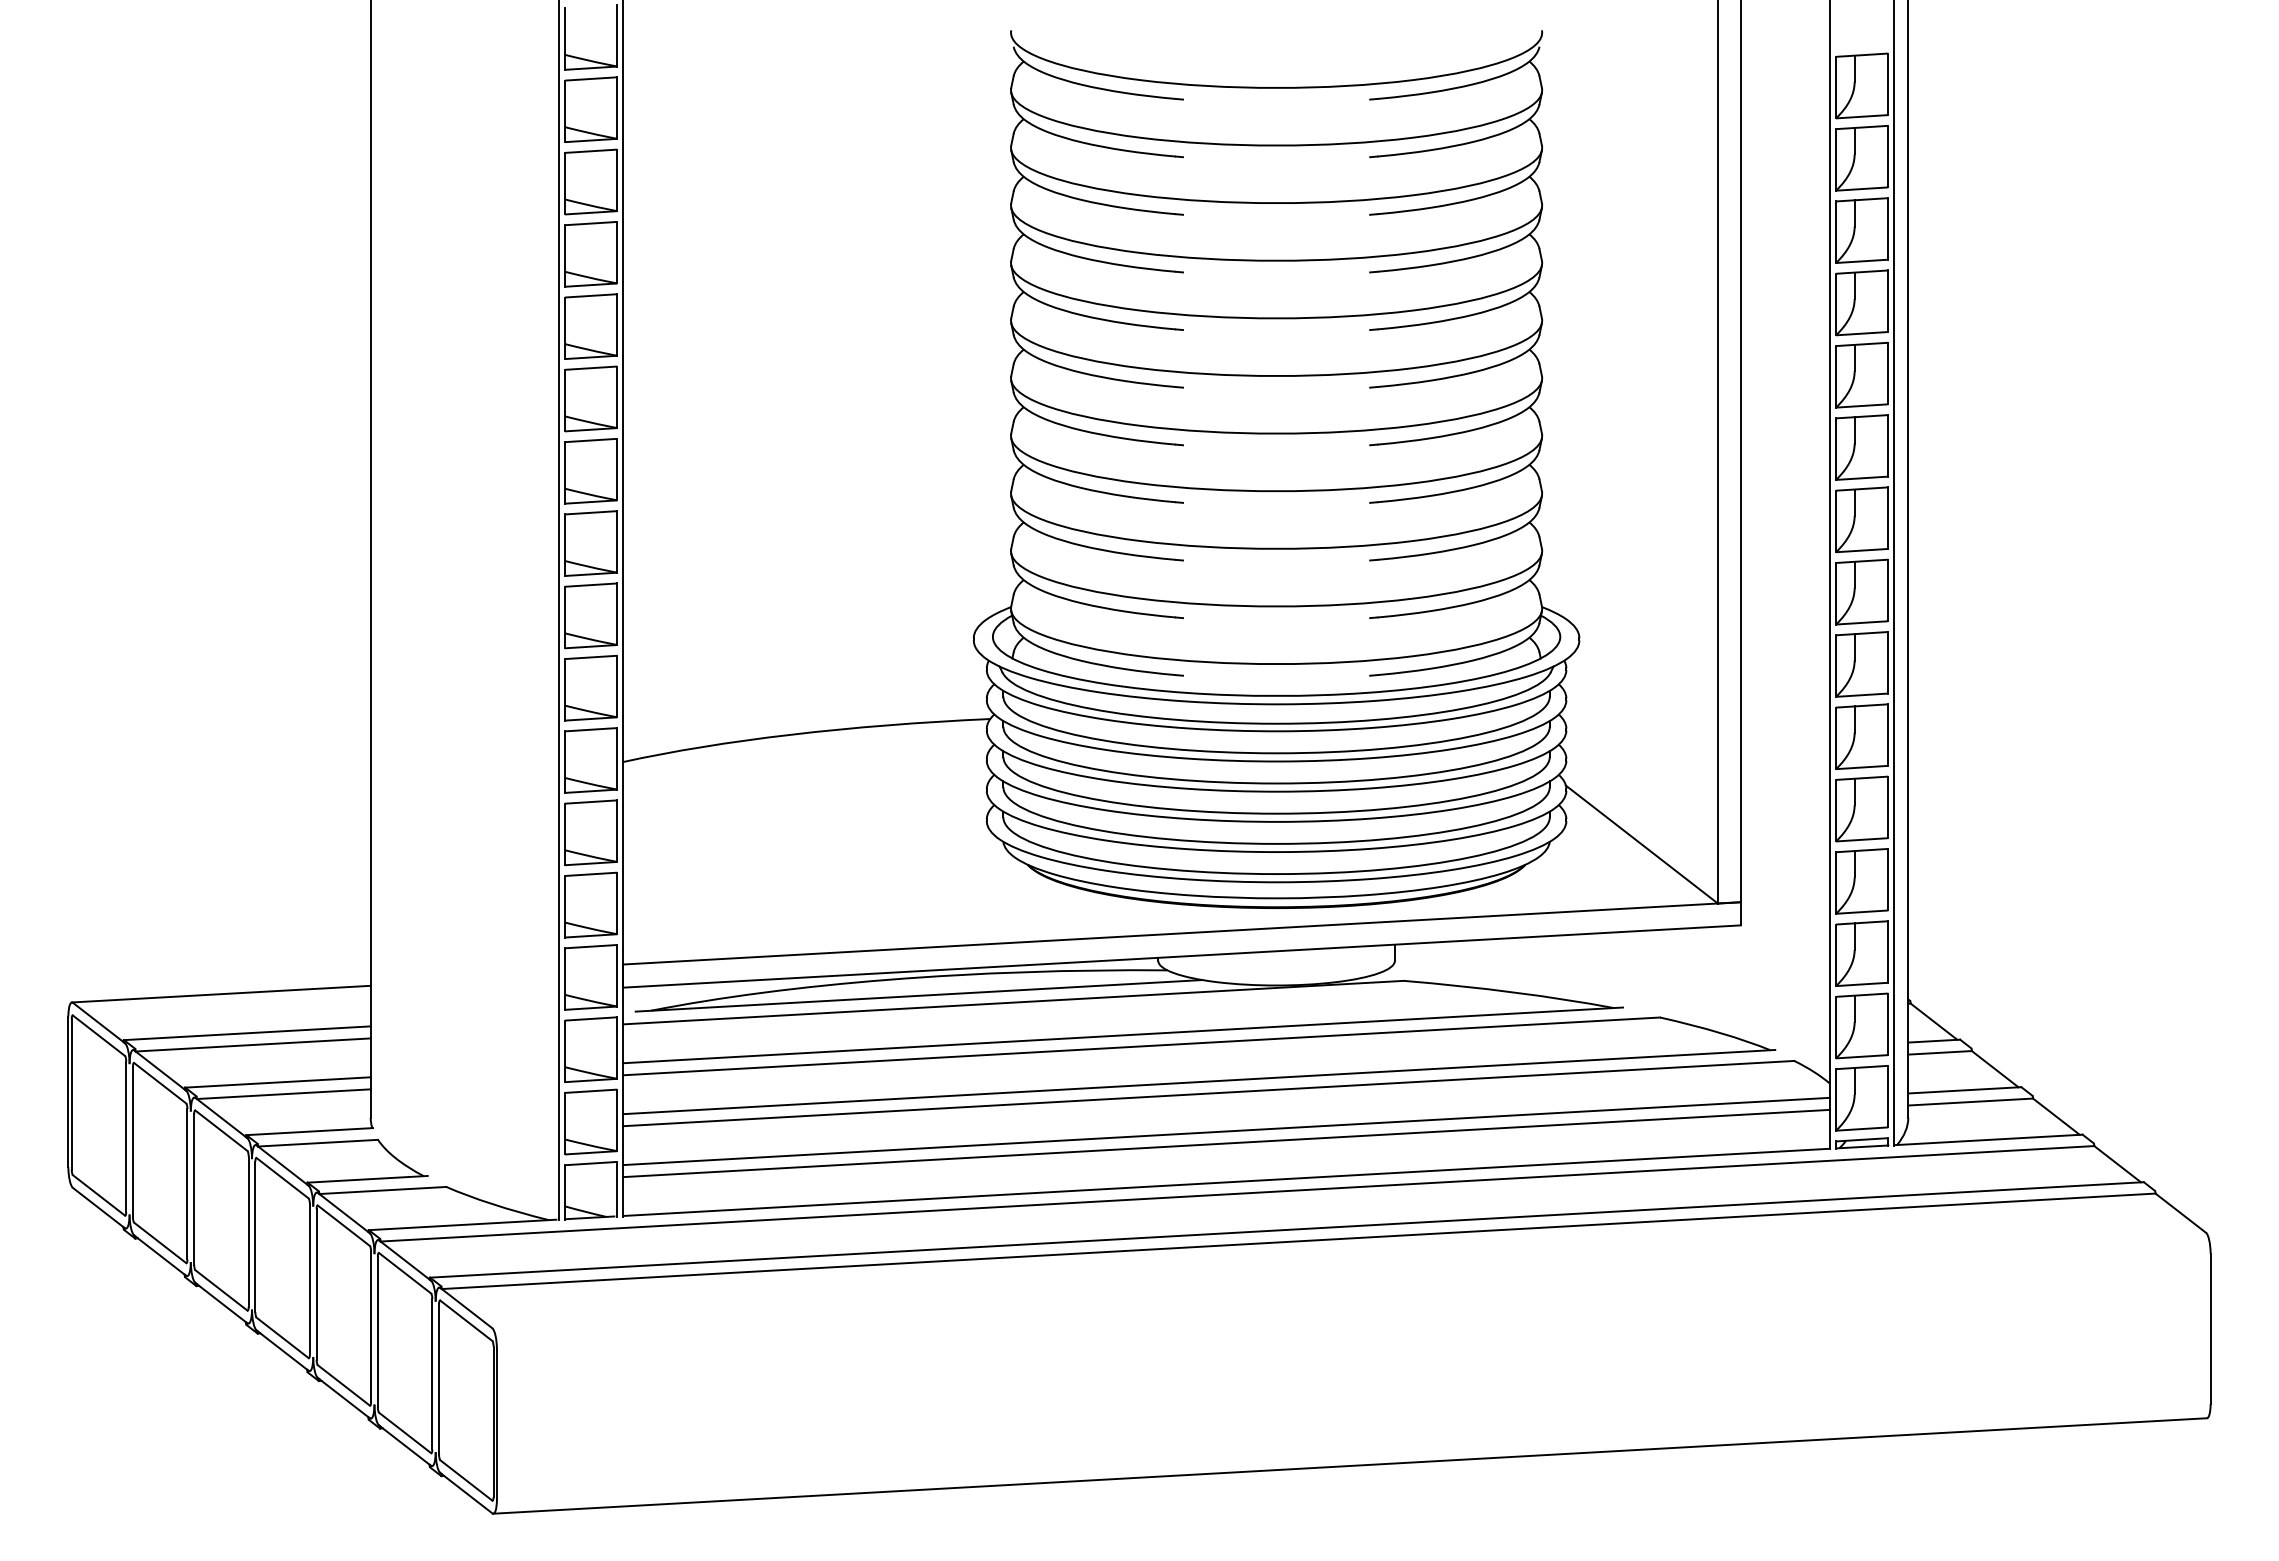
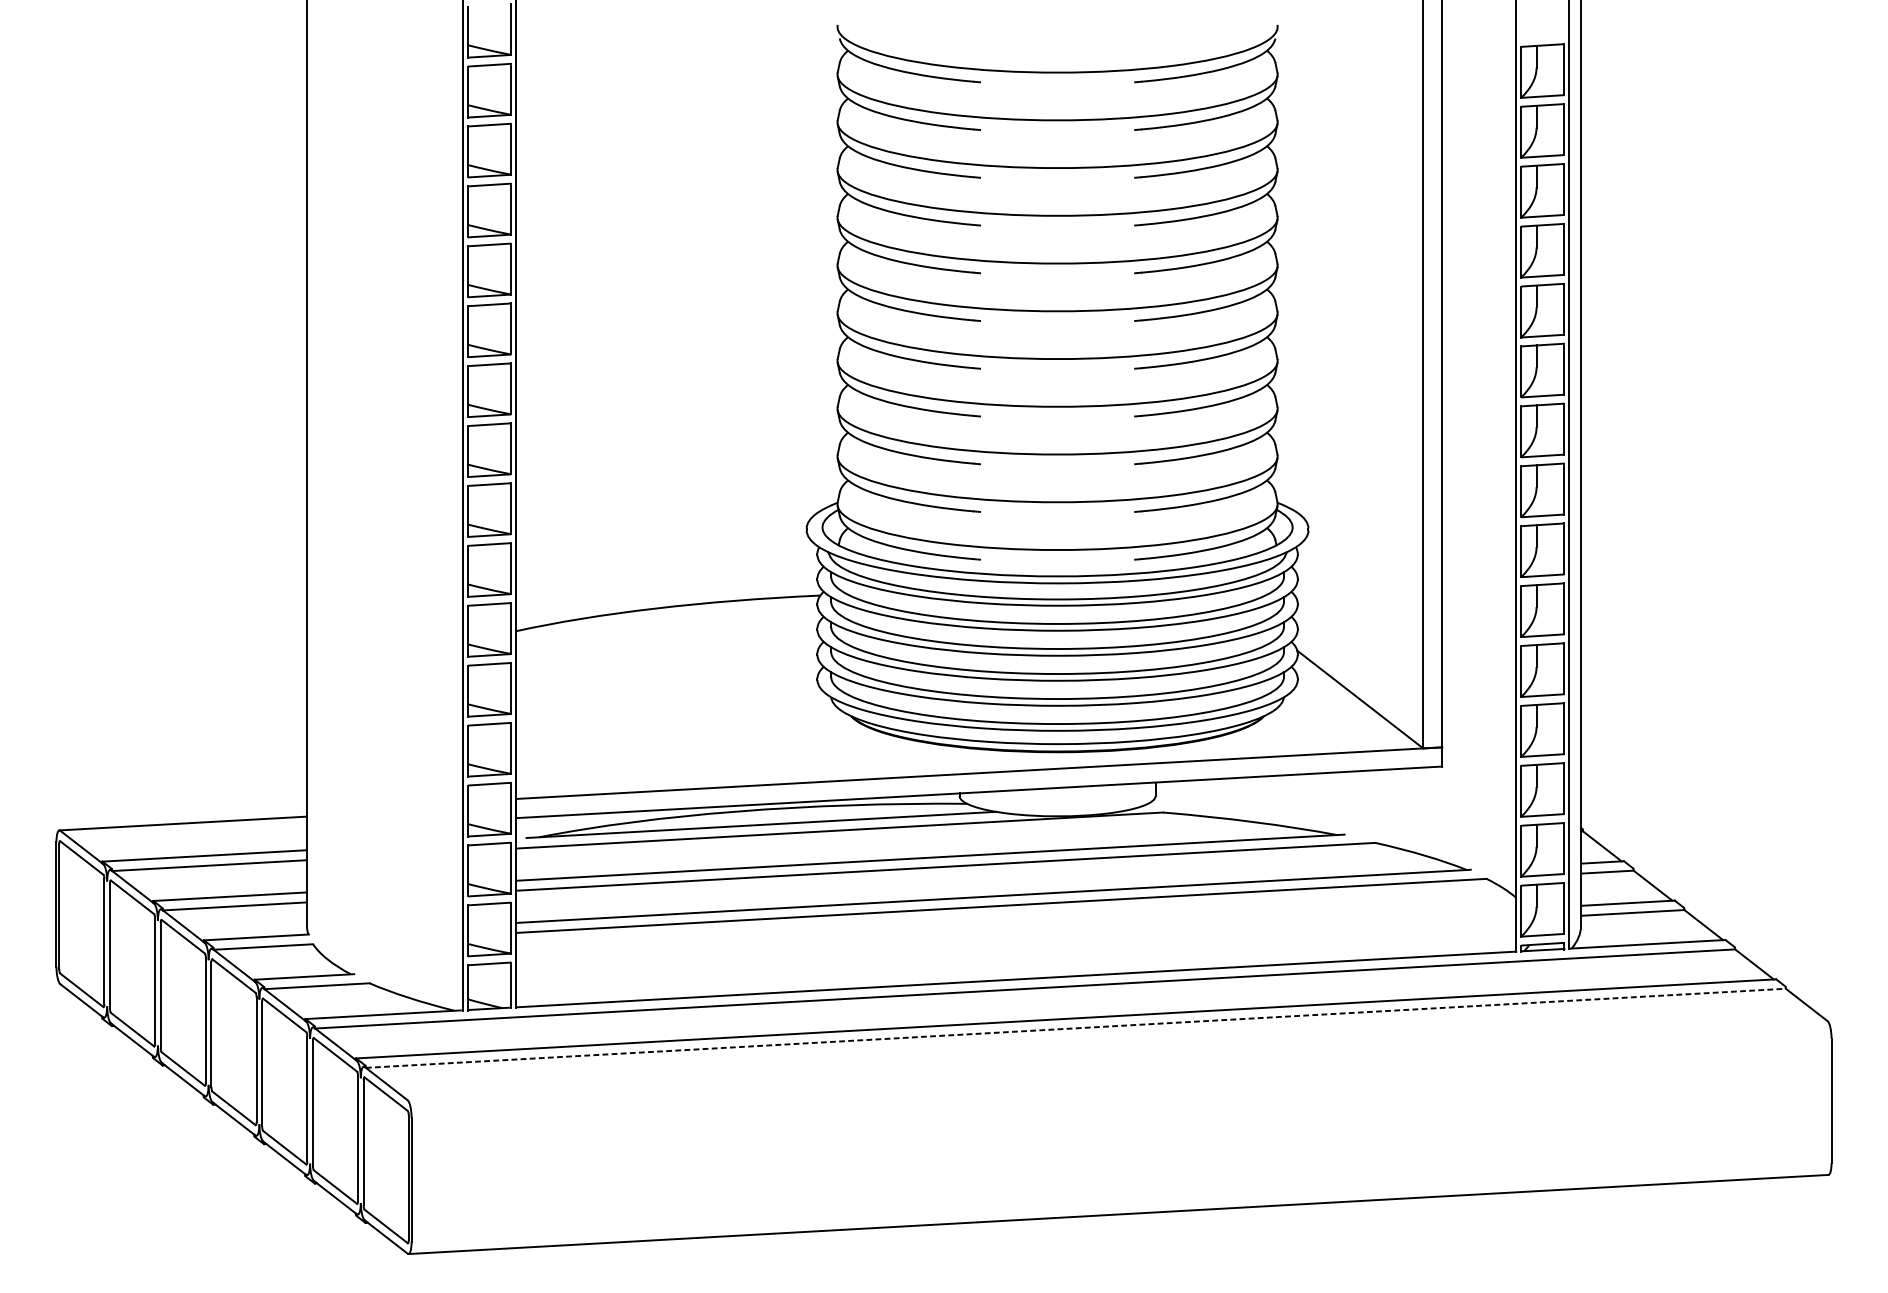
line: (1226, 1131) -> (1016, 937), removed
line: (1226, 1143) -> (1016, 947), removed
line: (1299, 1241) -> (1076, 1028), solid -> dashed

